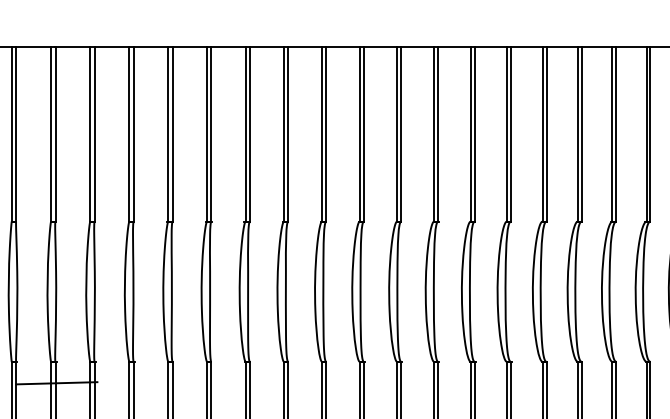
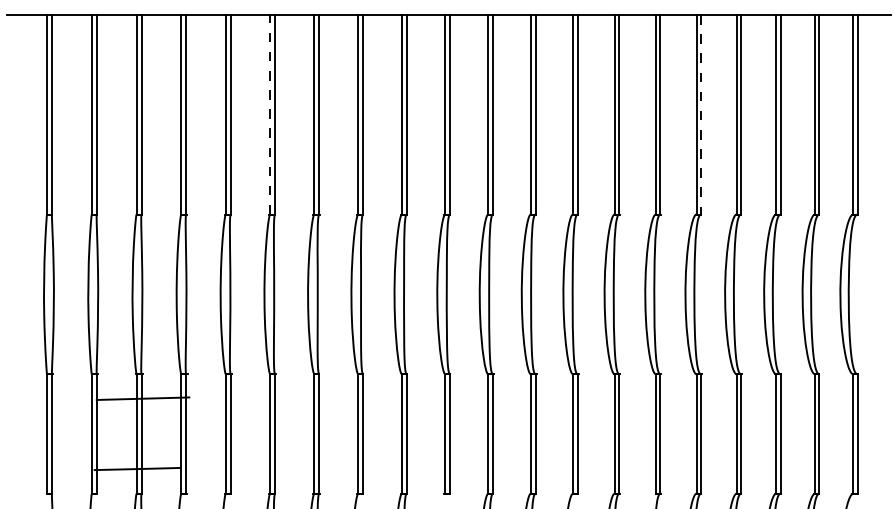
line: (168, 133) -> (270, 114), solid -> dashed
line: (546, 133) -> (701, 114), solid -> dashed

